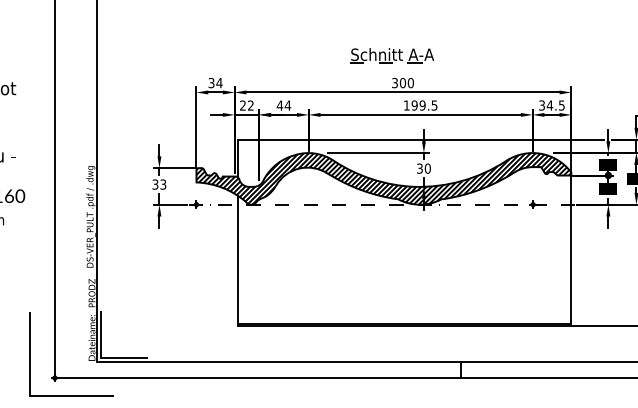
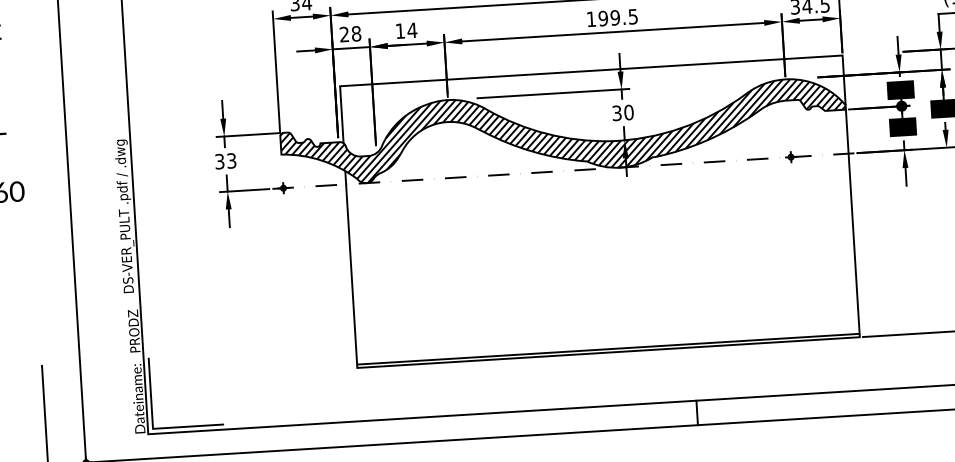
text: (250, 105) -> (355, 33), 22 -> 28
text: (279, 105) -> (399, 31), 44 -> 14
line: (588, 139) -> (868, 53), removed

